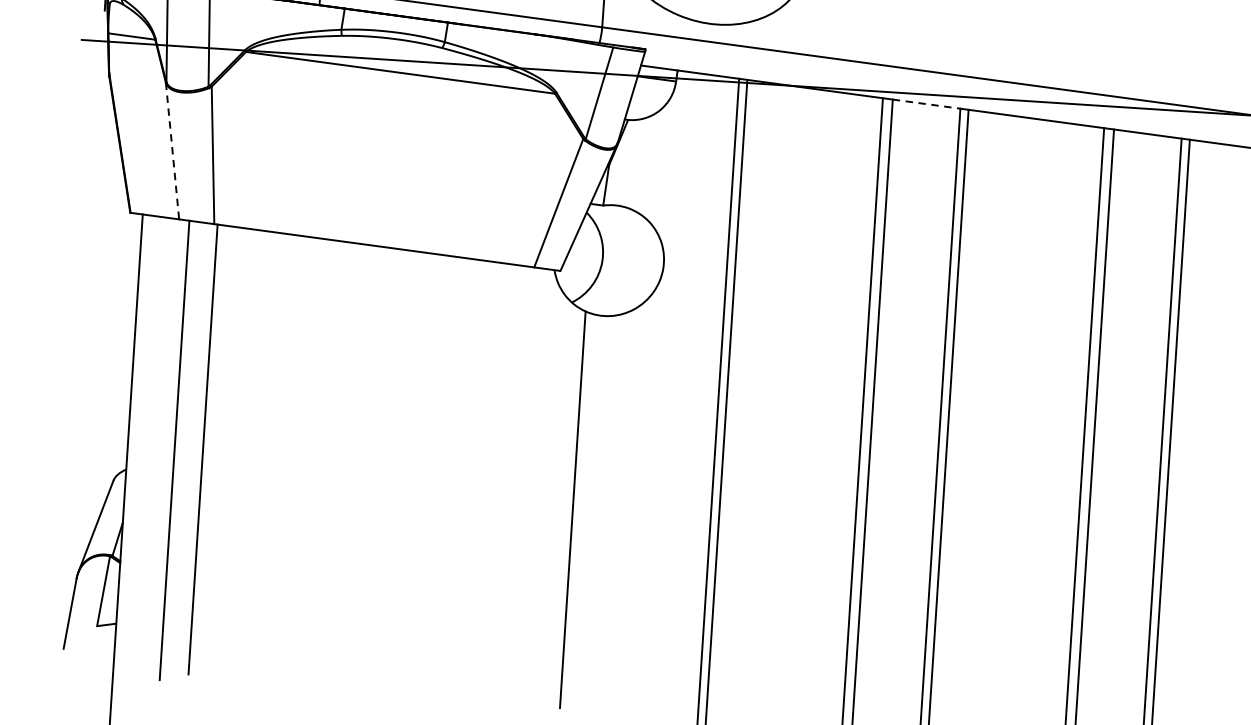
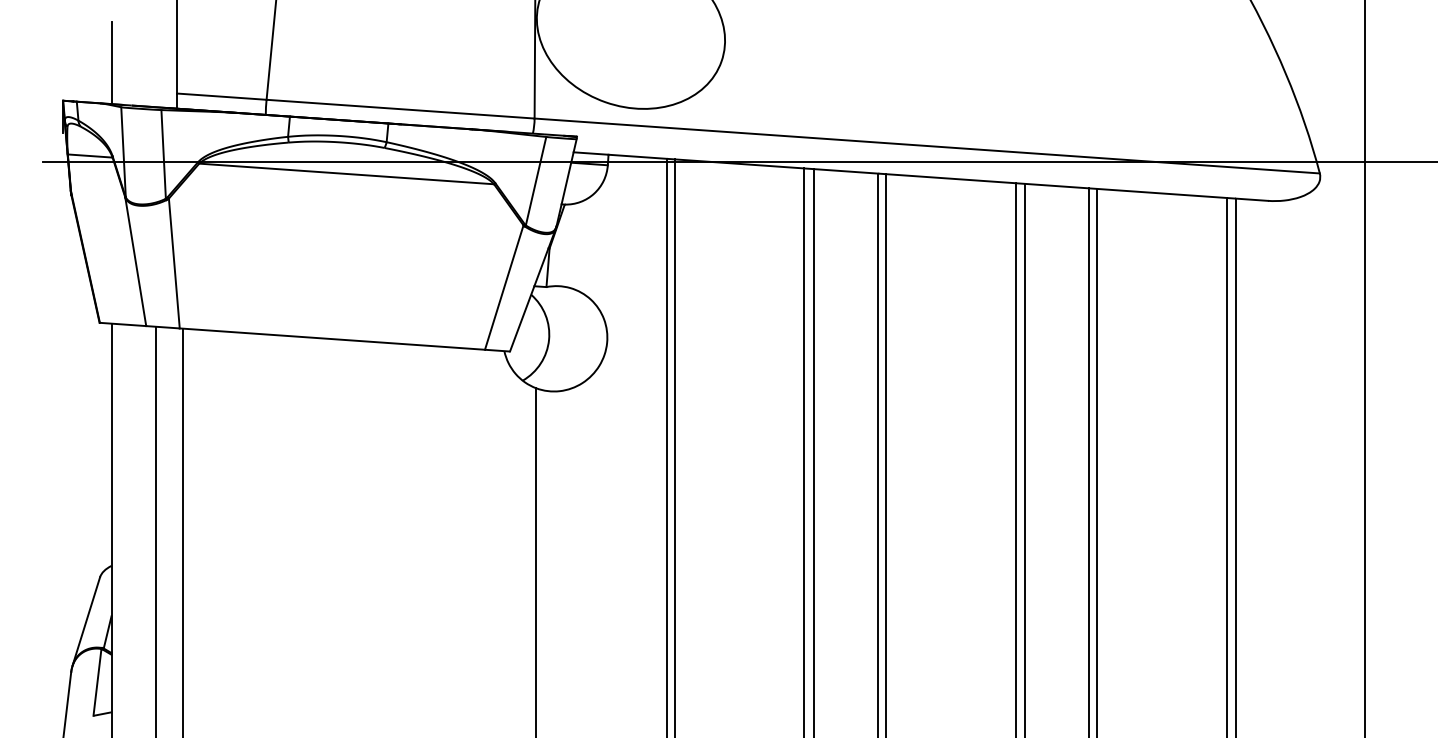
line: (927, 104) -> (846, 171), dashed -> solid
line: (172, 151) -> (135, 262), dashed -> solid

